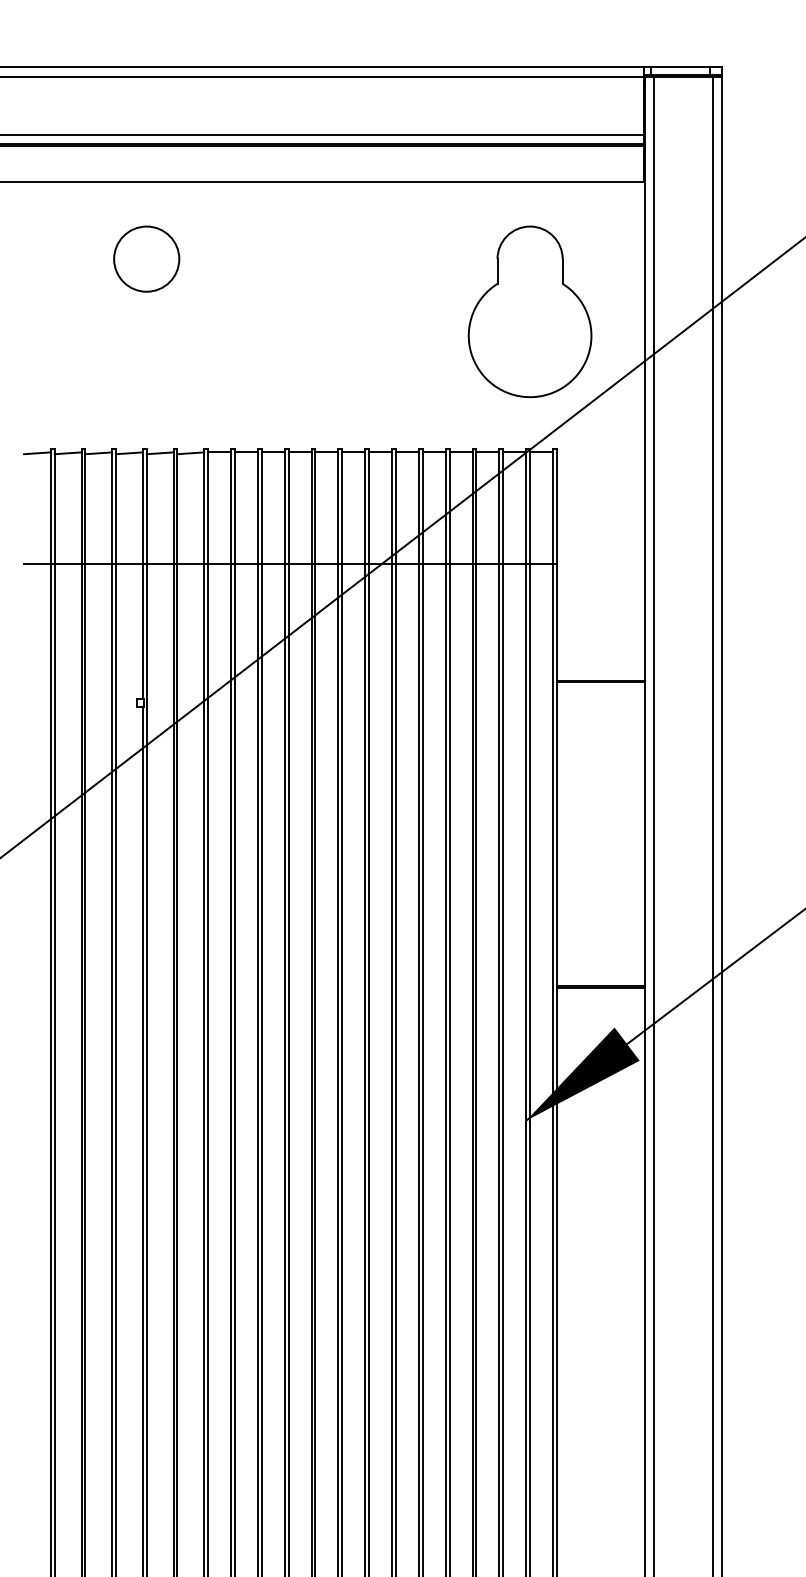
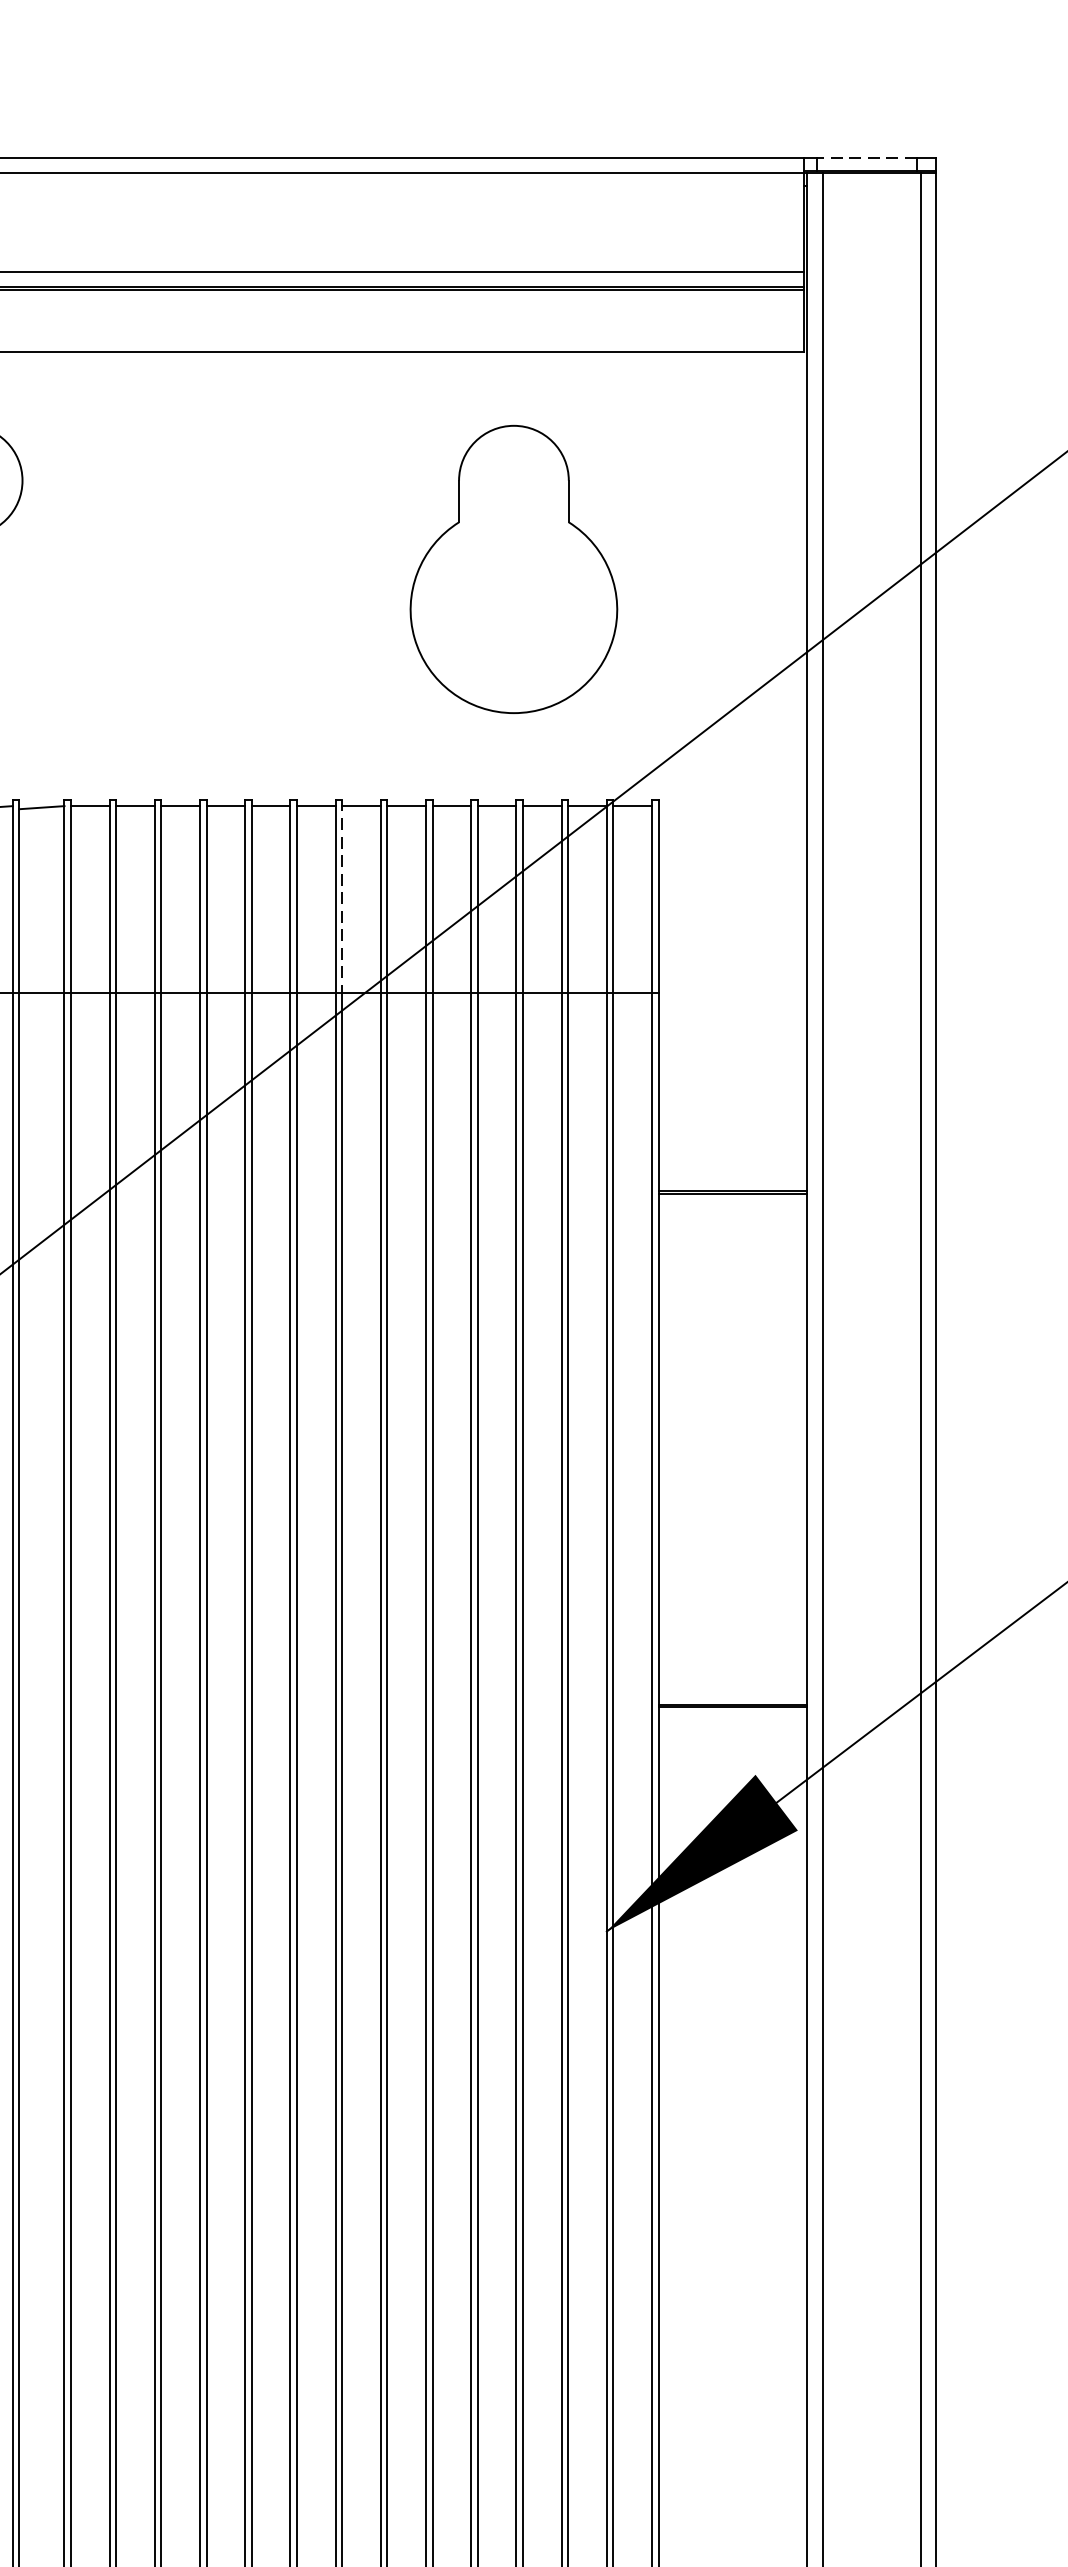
line: (680, 67) -> (866, 157), solid -> dashed
part: (529, 311) -> (512, 568), moved
line: (369, 506) -> (342, 897), solid -> dashed

